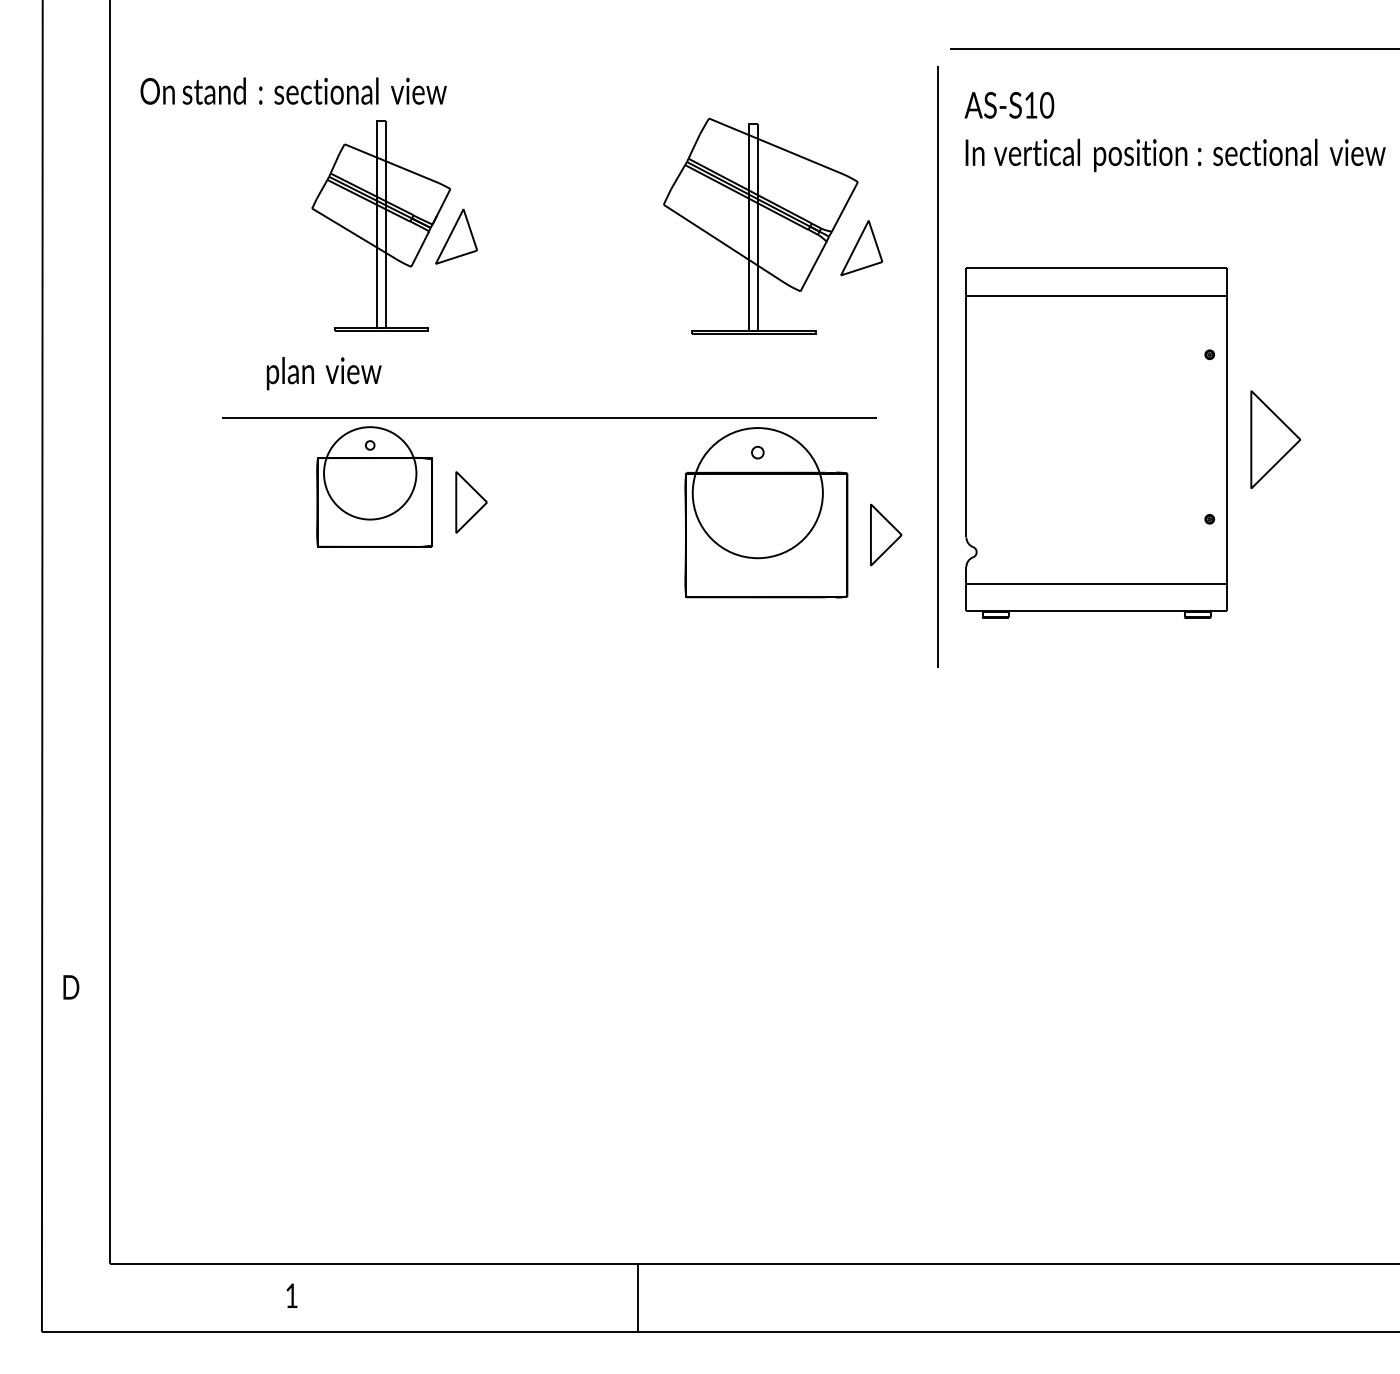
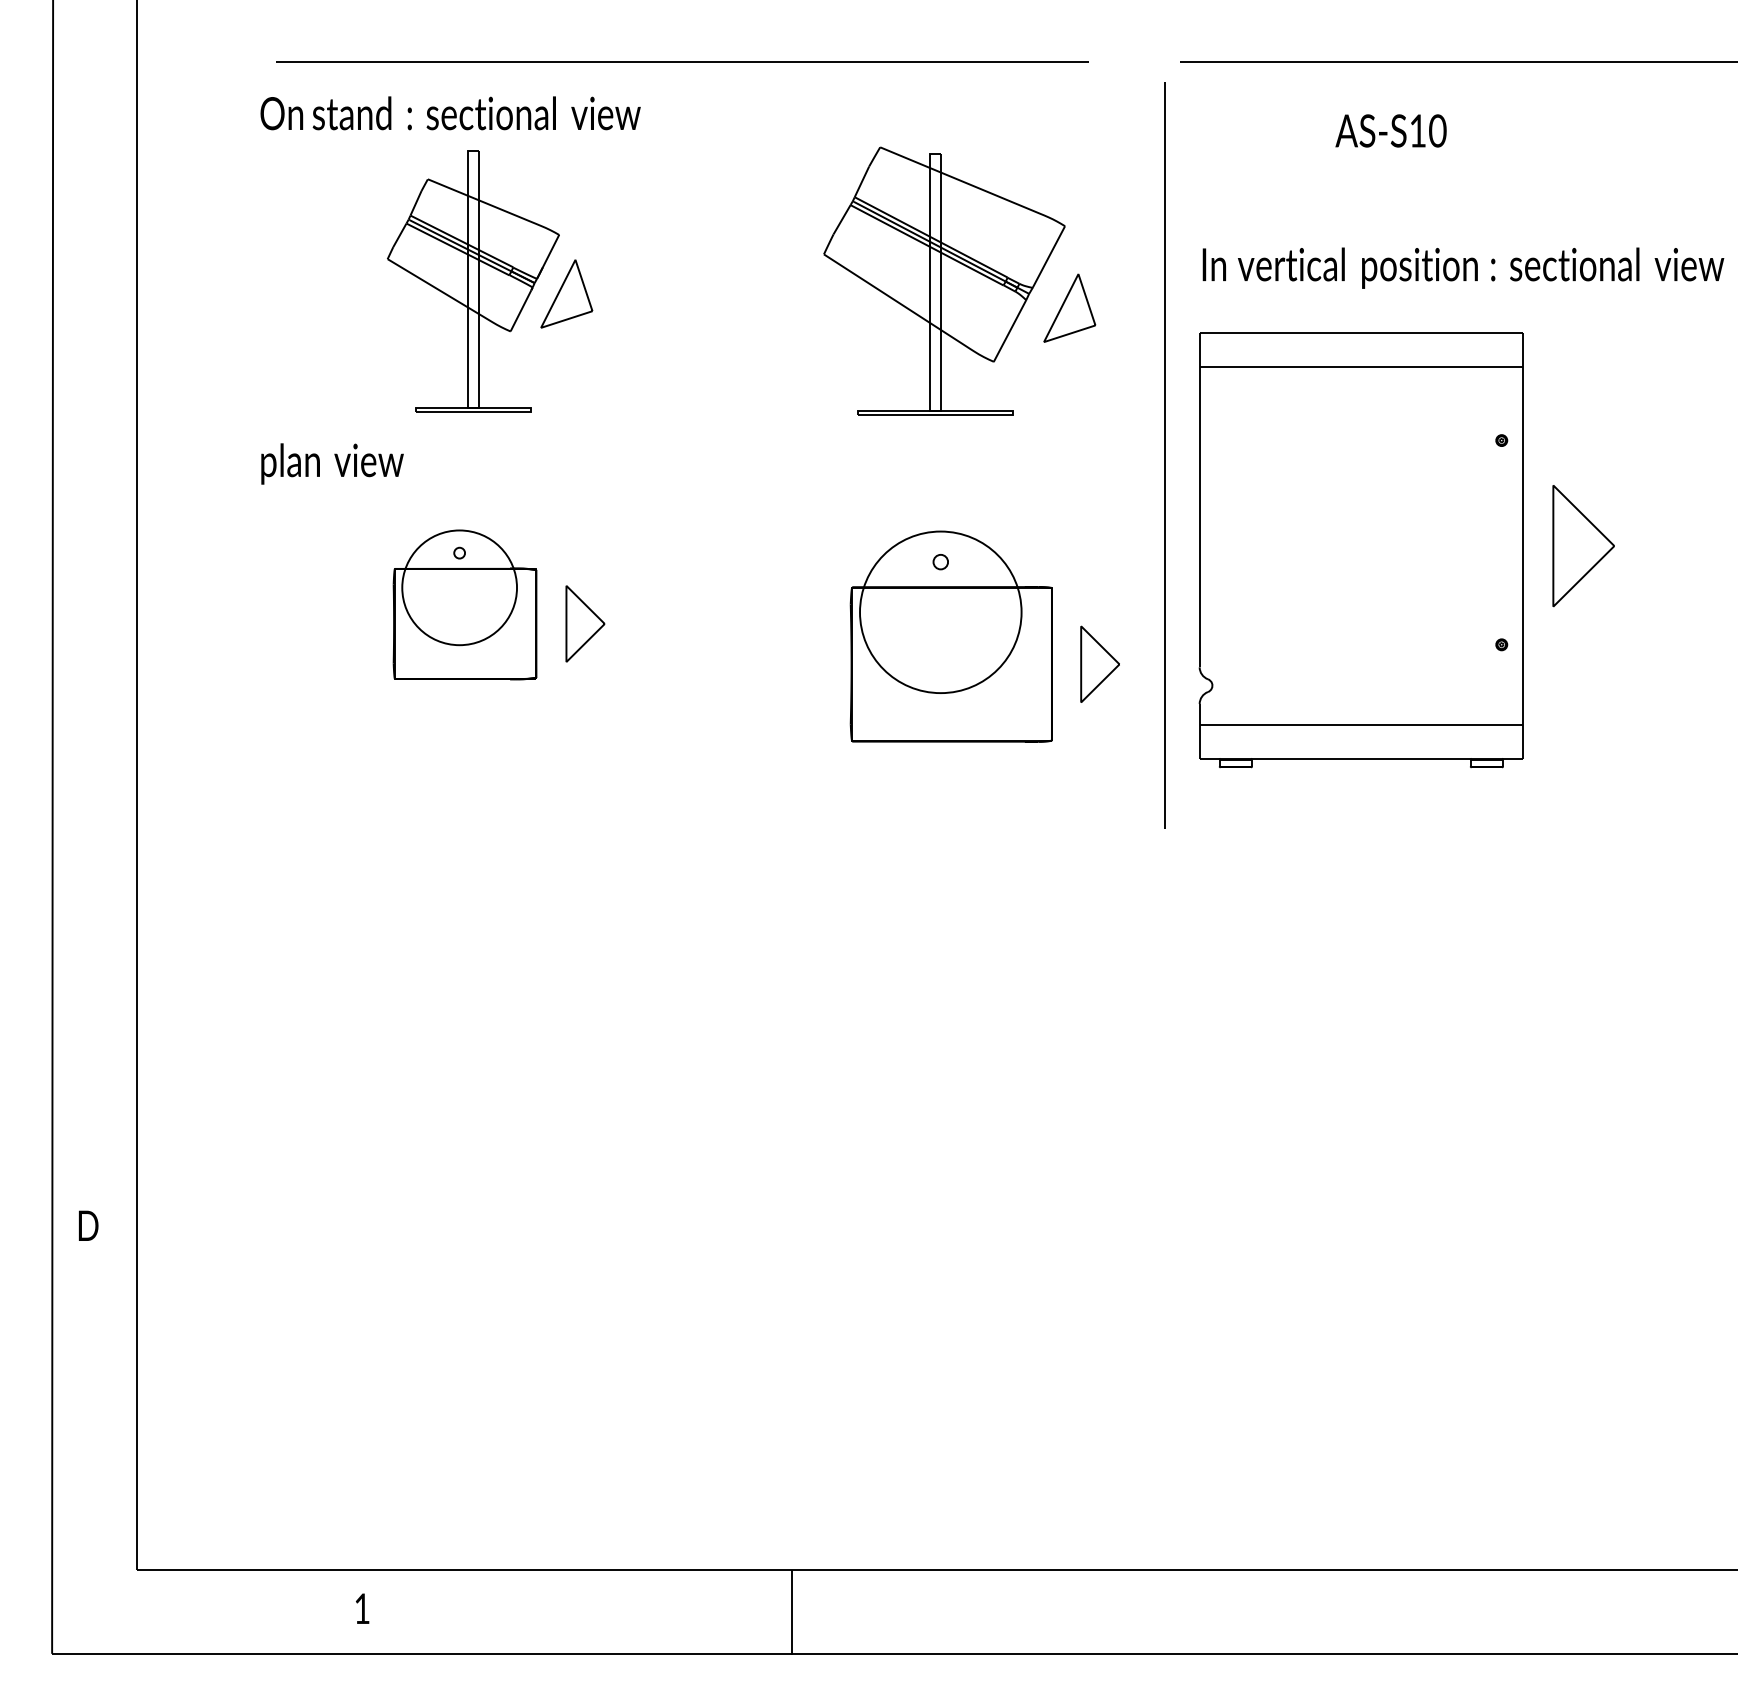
text: (293, 91) -> (450, 113), moved
text: (1008, 104) -> (1390, 130), moved
text: (1175, 154) -> (1463, 267), moved
text: (324, 373) -> (332, 463), moved
line: (549, 418) -> (682, 61), moved

